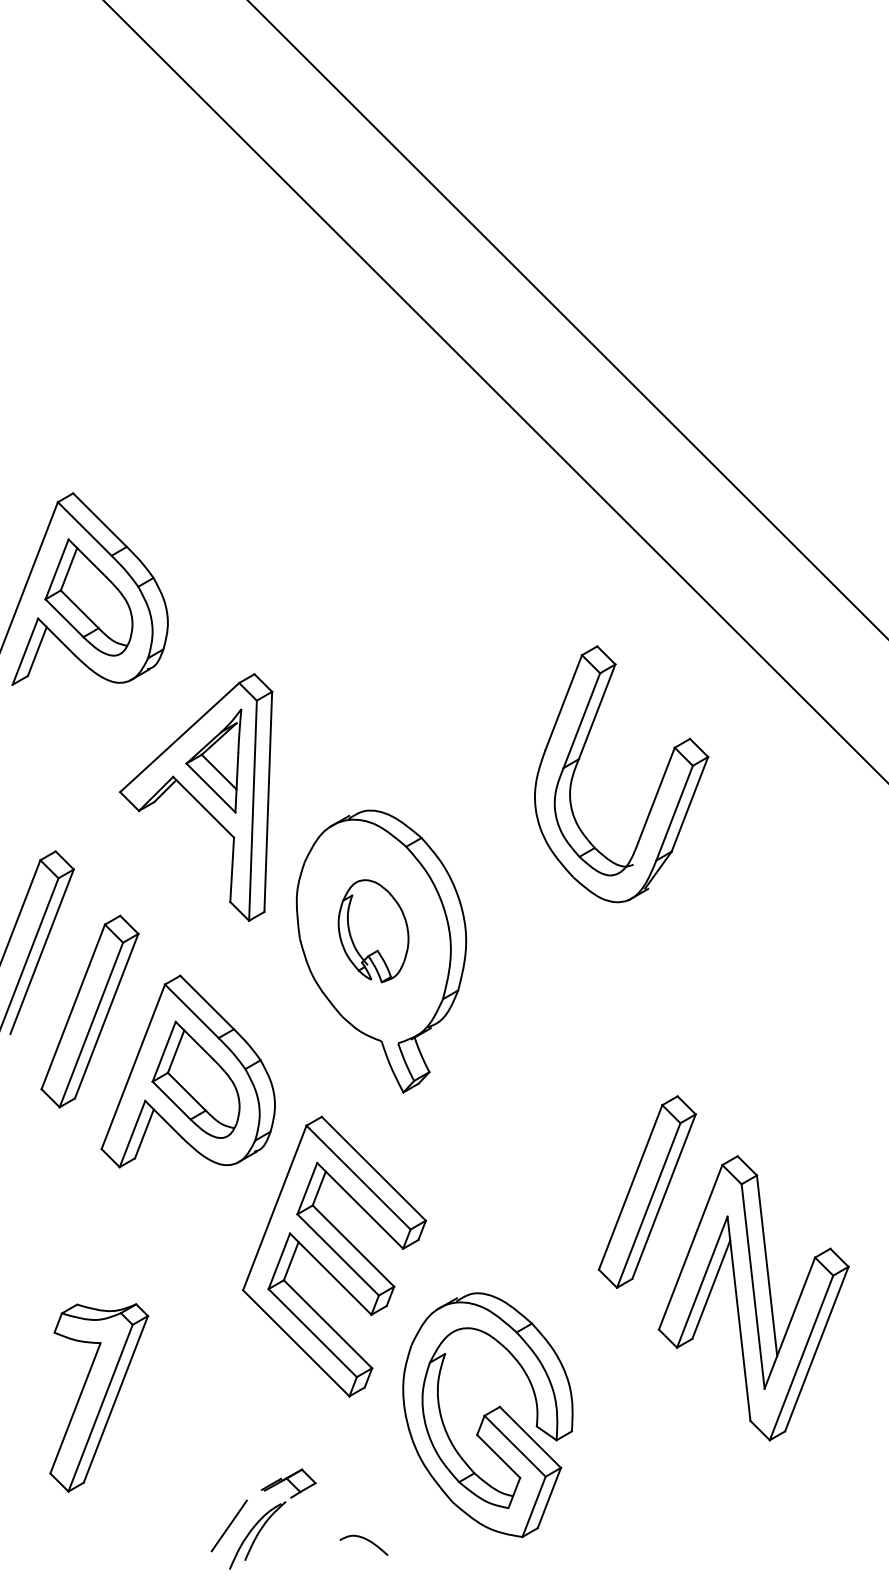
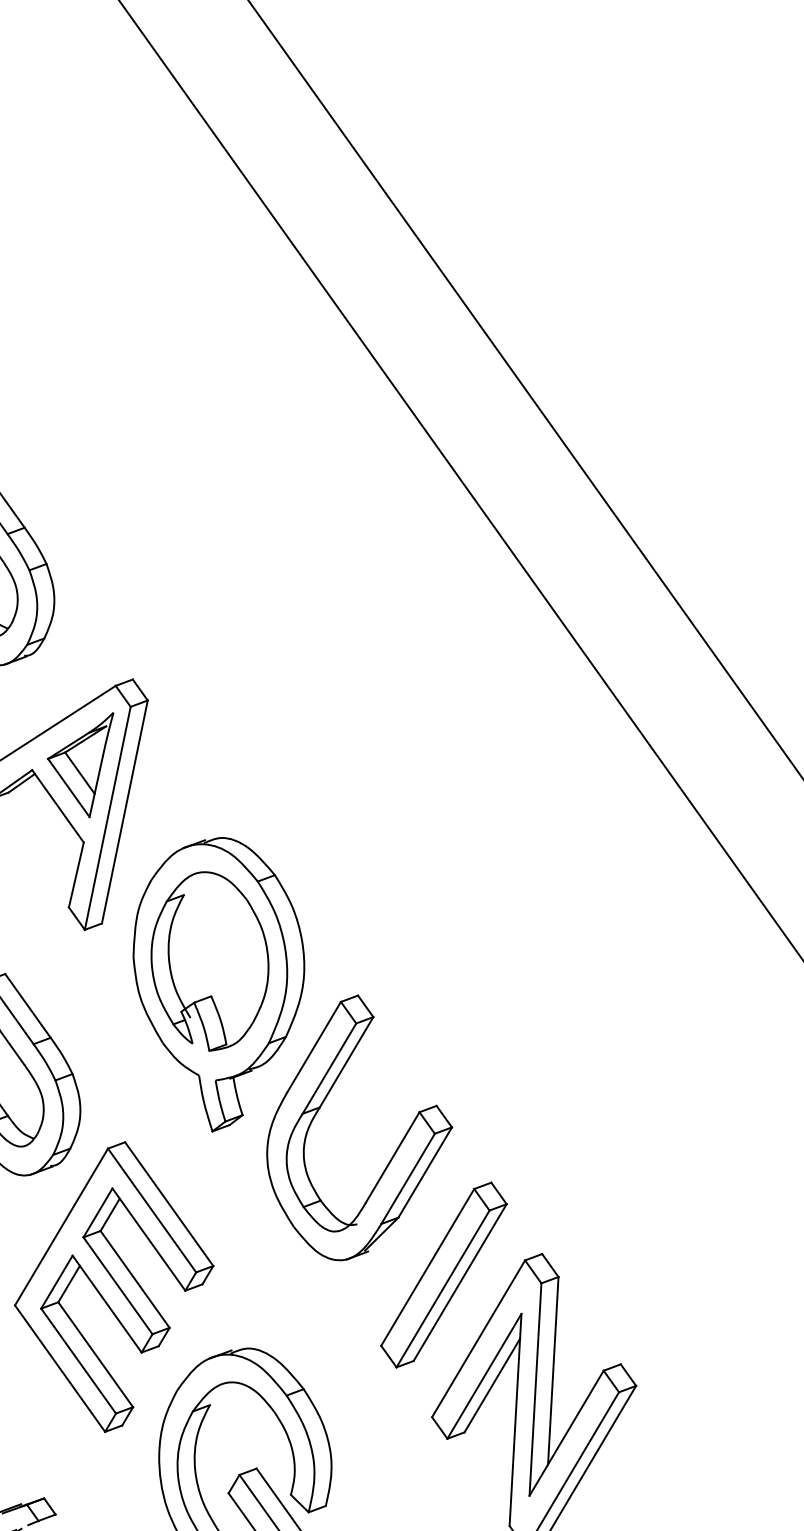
part: (658, 786) -> (396, 1148), moved
part: (373, 931) -> (209, 962), size x1.67

